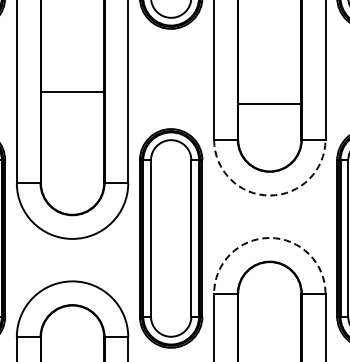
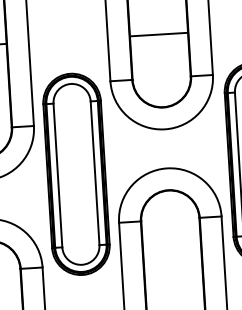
line: (269, 104) -> (158, 34), moved
arc: (269, 195) -> (164, 129), dashed -> solid
arc: (269, 237) -> (166, 167), dashed -> solid

